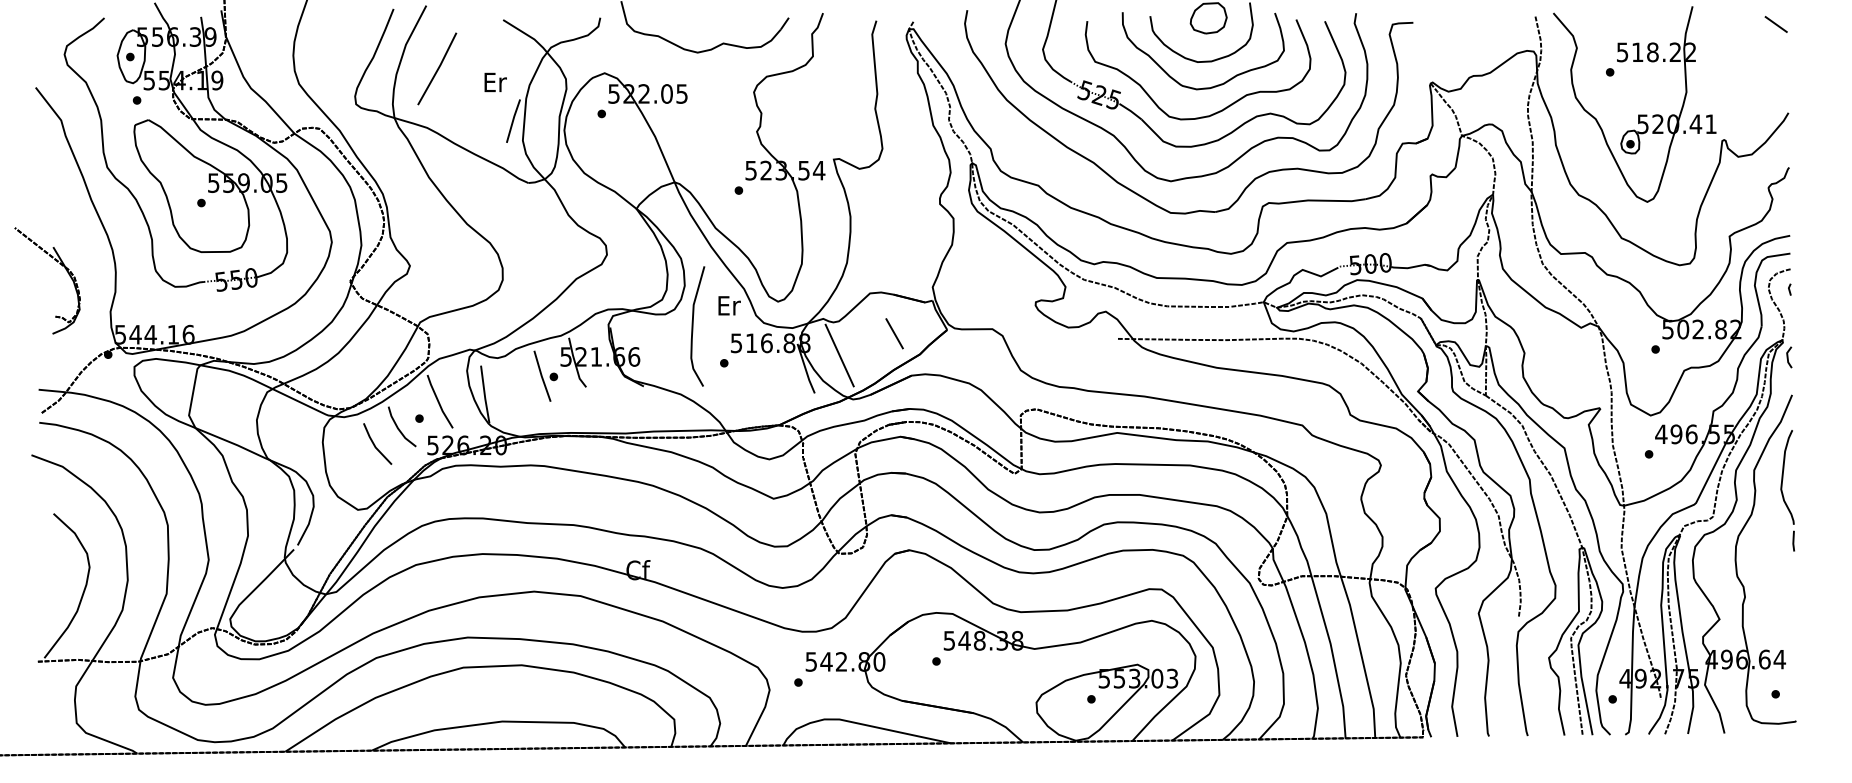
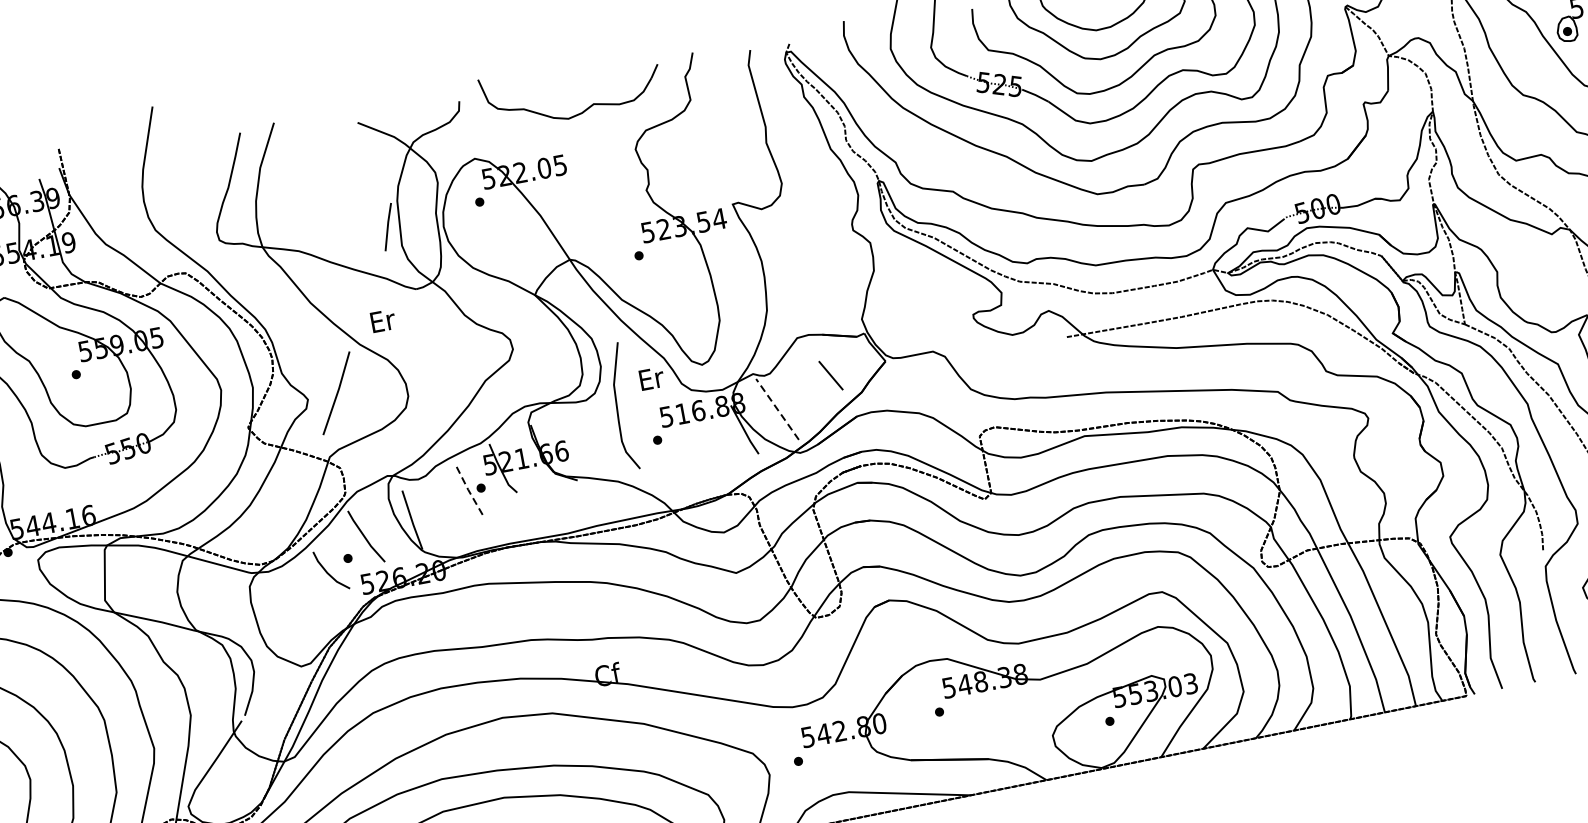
line: (437, 68) -> (336, 392), moved
text: (495, 82) -> (383, 320), moved
line: (839, 355) -> (777, 409), solid -> dashed
line: (541, 376) -> (468, 490), solid -> dashed
line: (375, 445) -> (307, 595), removed

